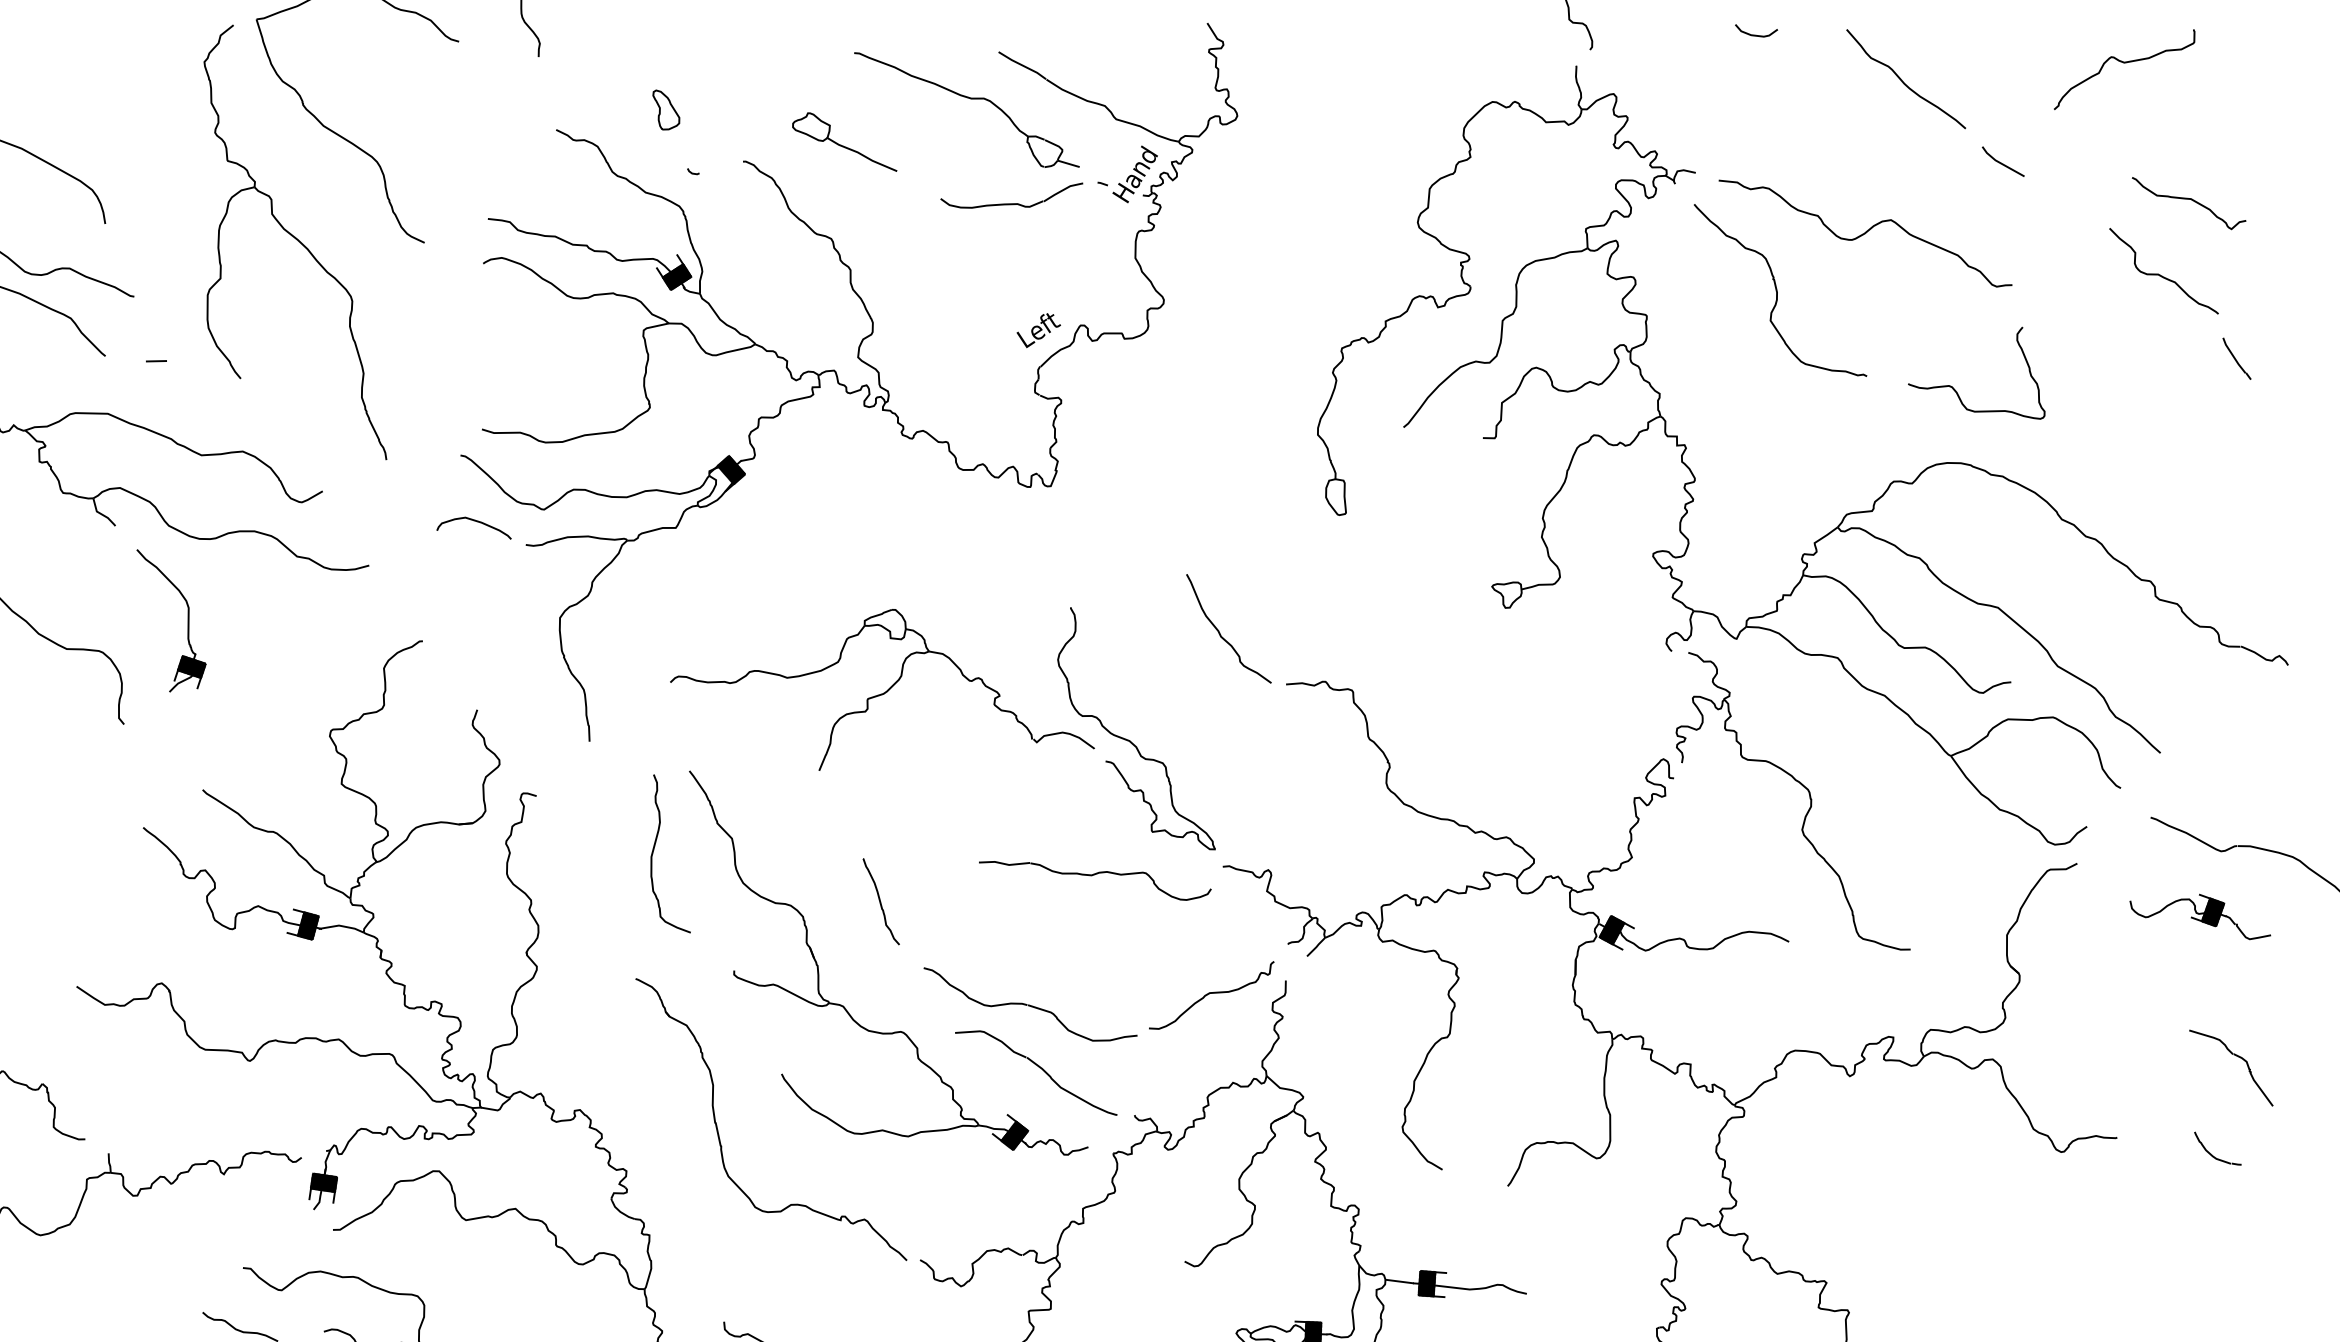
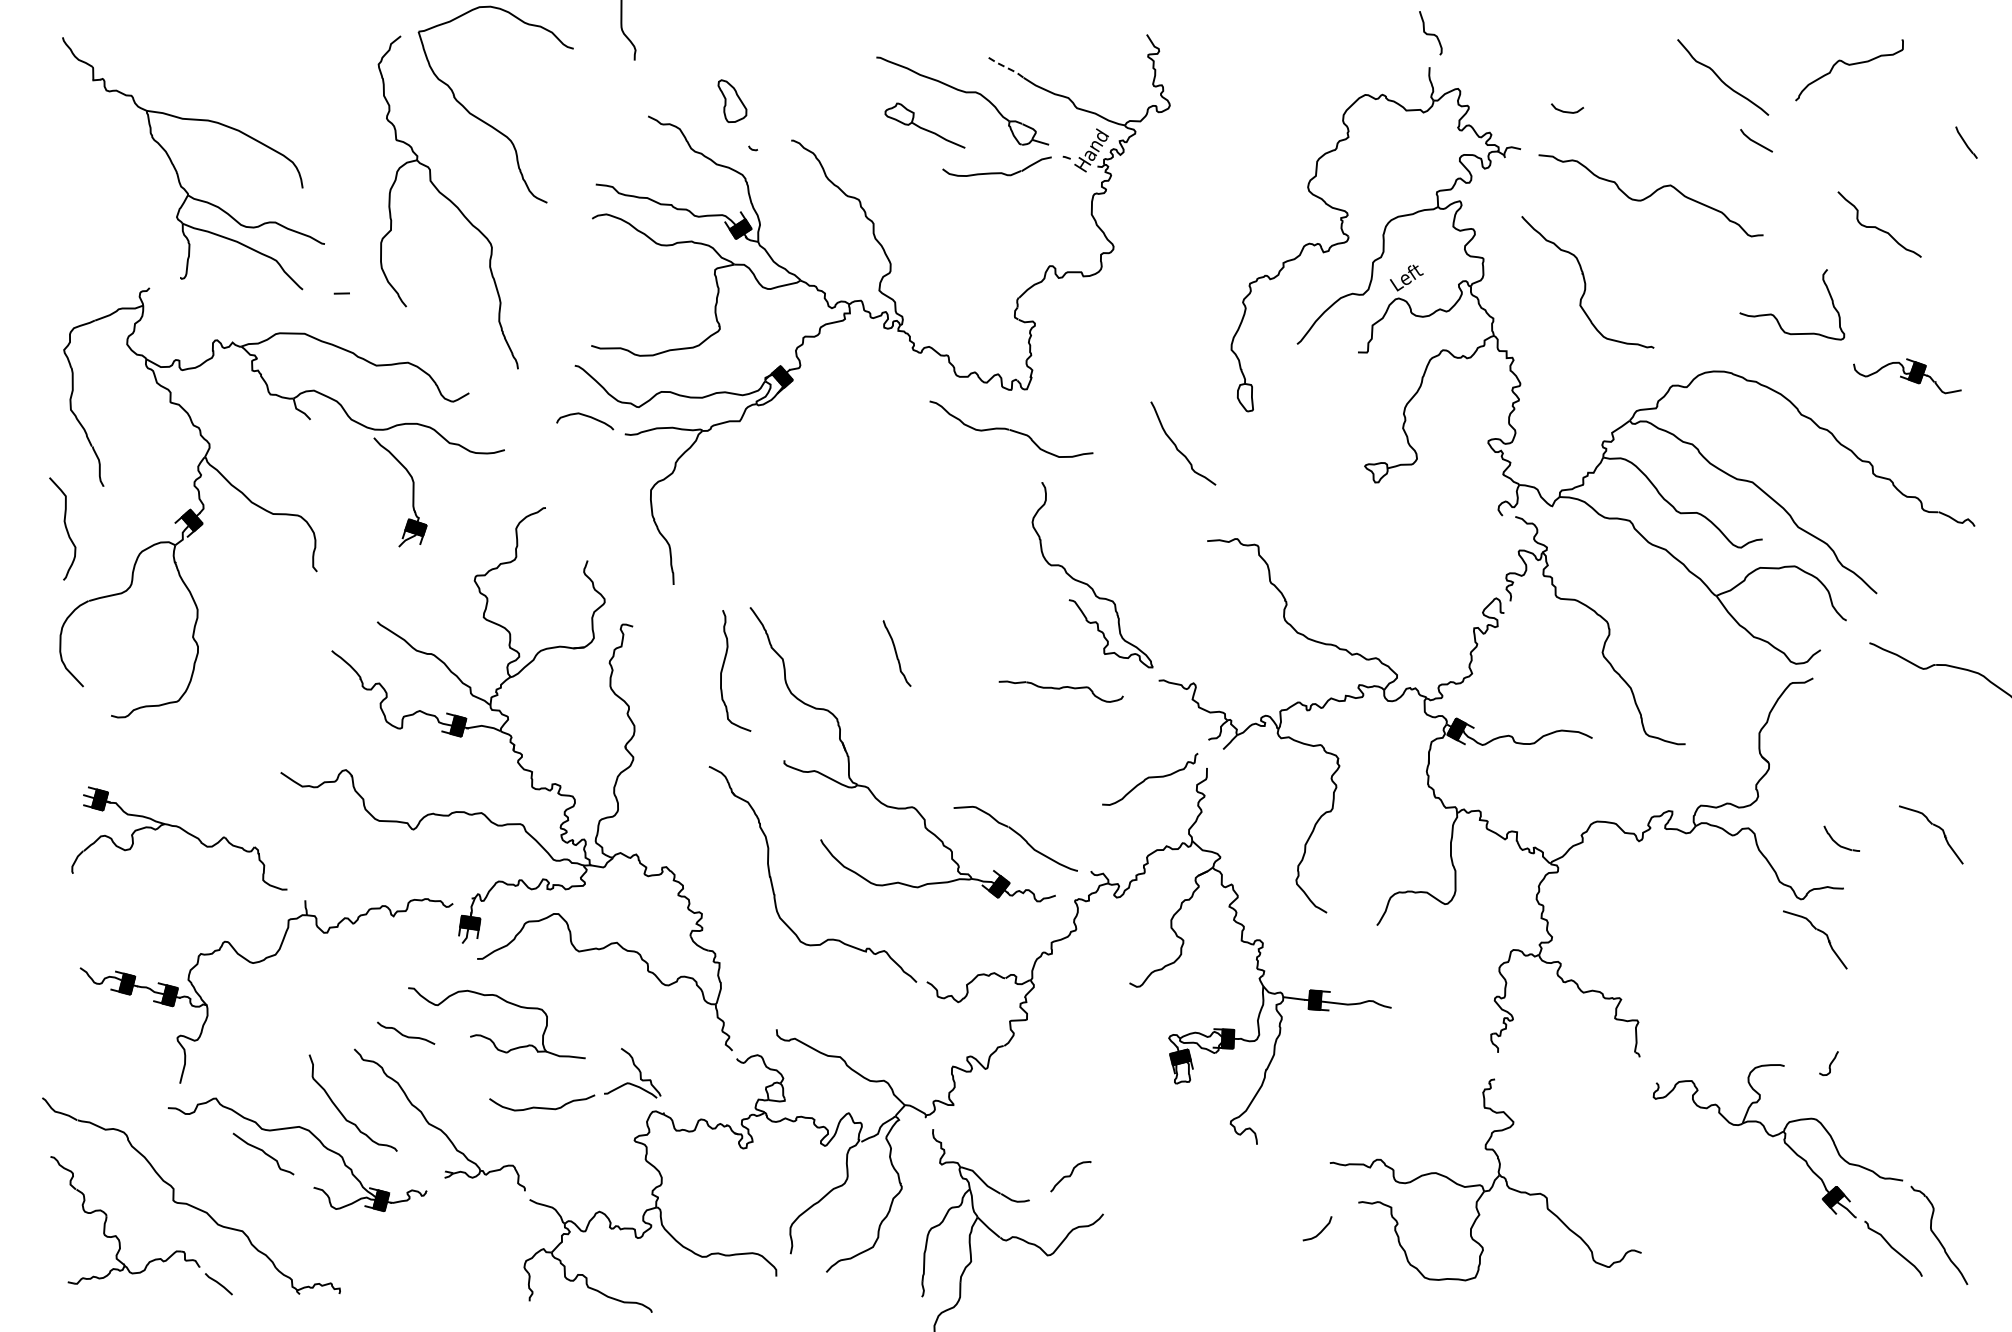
curve: (1756, 34) -> (1567, 111), moved
line: (1022, 64) -> (1005, 66), solid -> dashed
curve: (1903, 81) -> (1721, 79), moved
part: (666, 109) -> (732, 100), size x1.4
part: (843, 141) -> (924, 125), moved
curve: (2188, 200) -> (1898, 170), removed
curve: (1778, 291) -> (1586, 283), moved
text: (1038, 329) -> (1406, 277), moved
part: (2236, 358) -> (1966, 142), moved
curve: (1957, 391) -> (1777, 318), moved
part: (187, 620) -> (412, 492), moved
curve: (1221, 634) -> (1177, 447), moved
part: (881, 690) -> (897, 545), removed
part: (1095, 880) -> (1061, 691), size x0.7
curve: (880, 901) -> (896, 653), moved
part: (2200, 917) -> (1907, 376), moved
part: (1030, 1003) -> (1011, 428), moved
part: (2217, 1148) -> (1841, 838), moved
part: (2085, 1194) -> (1819, 931), added

